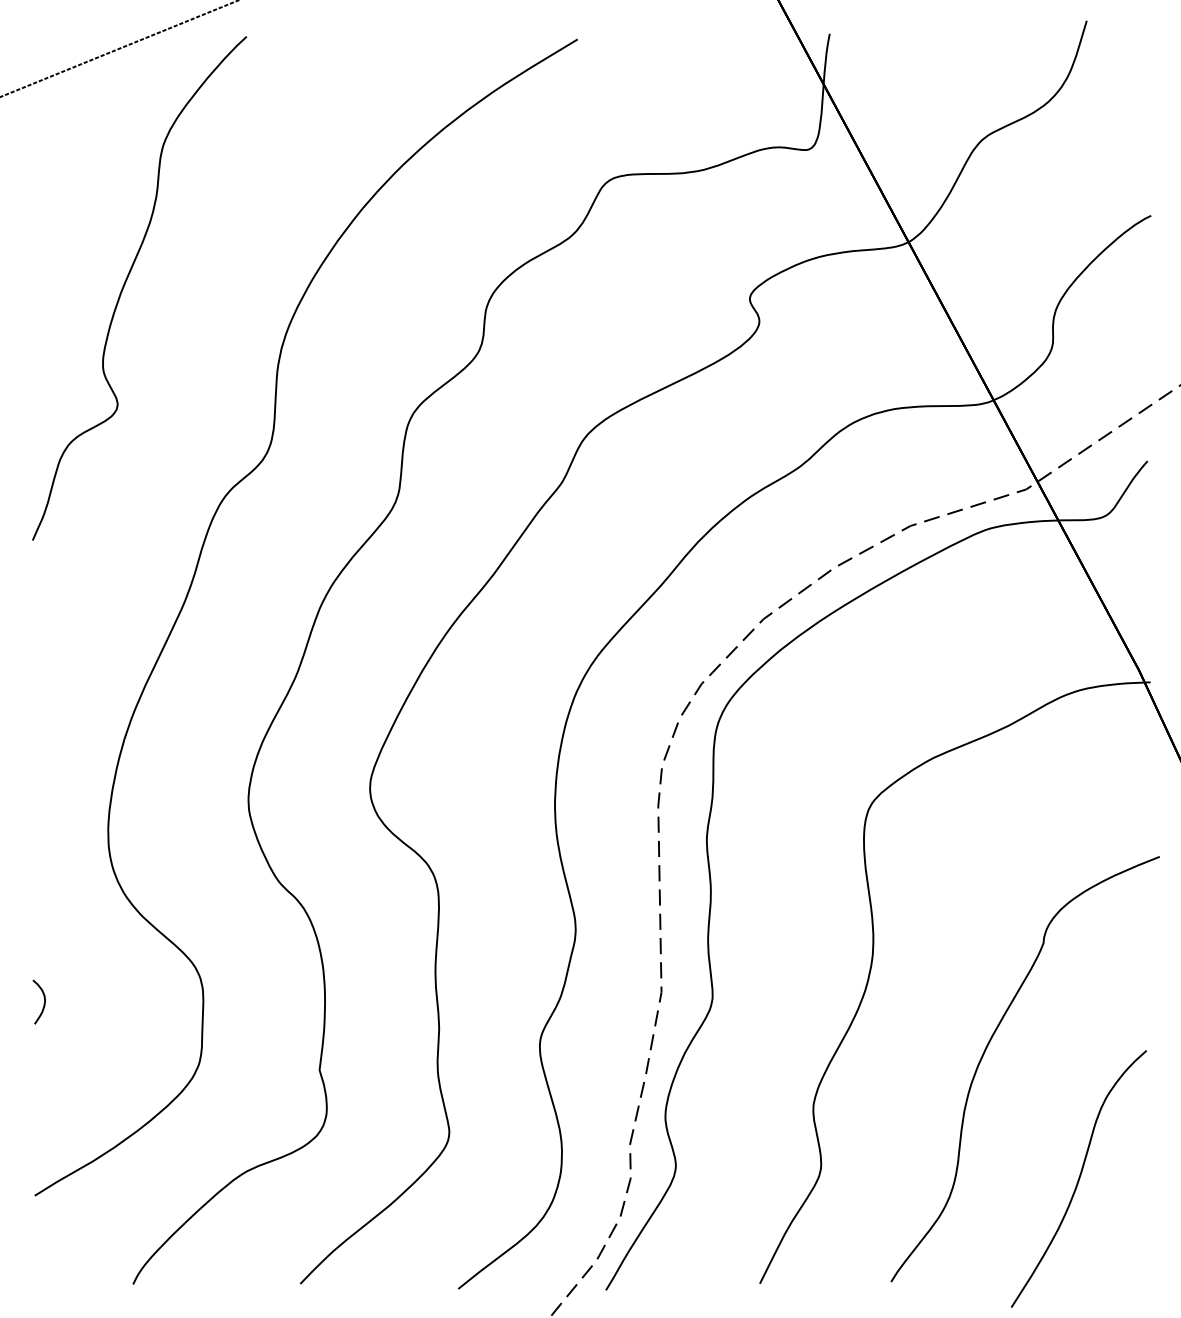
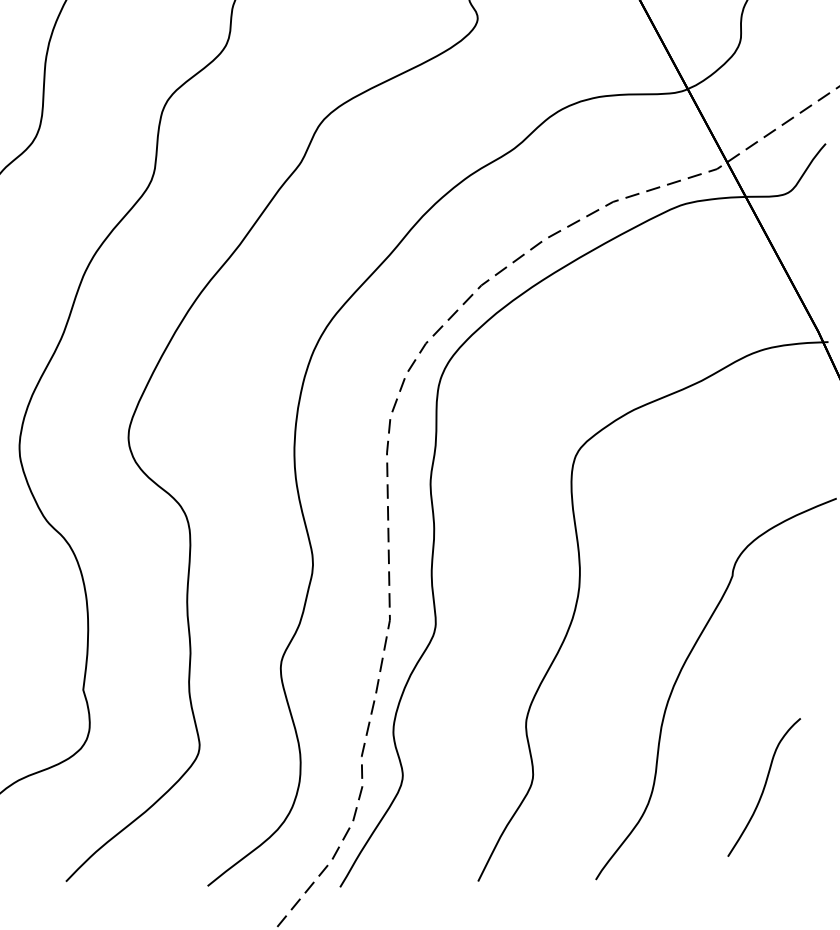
part: (1078, 1178) -> (763, 787), size x0.6

